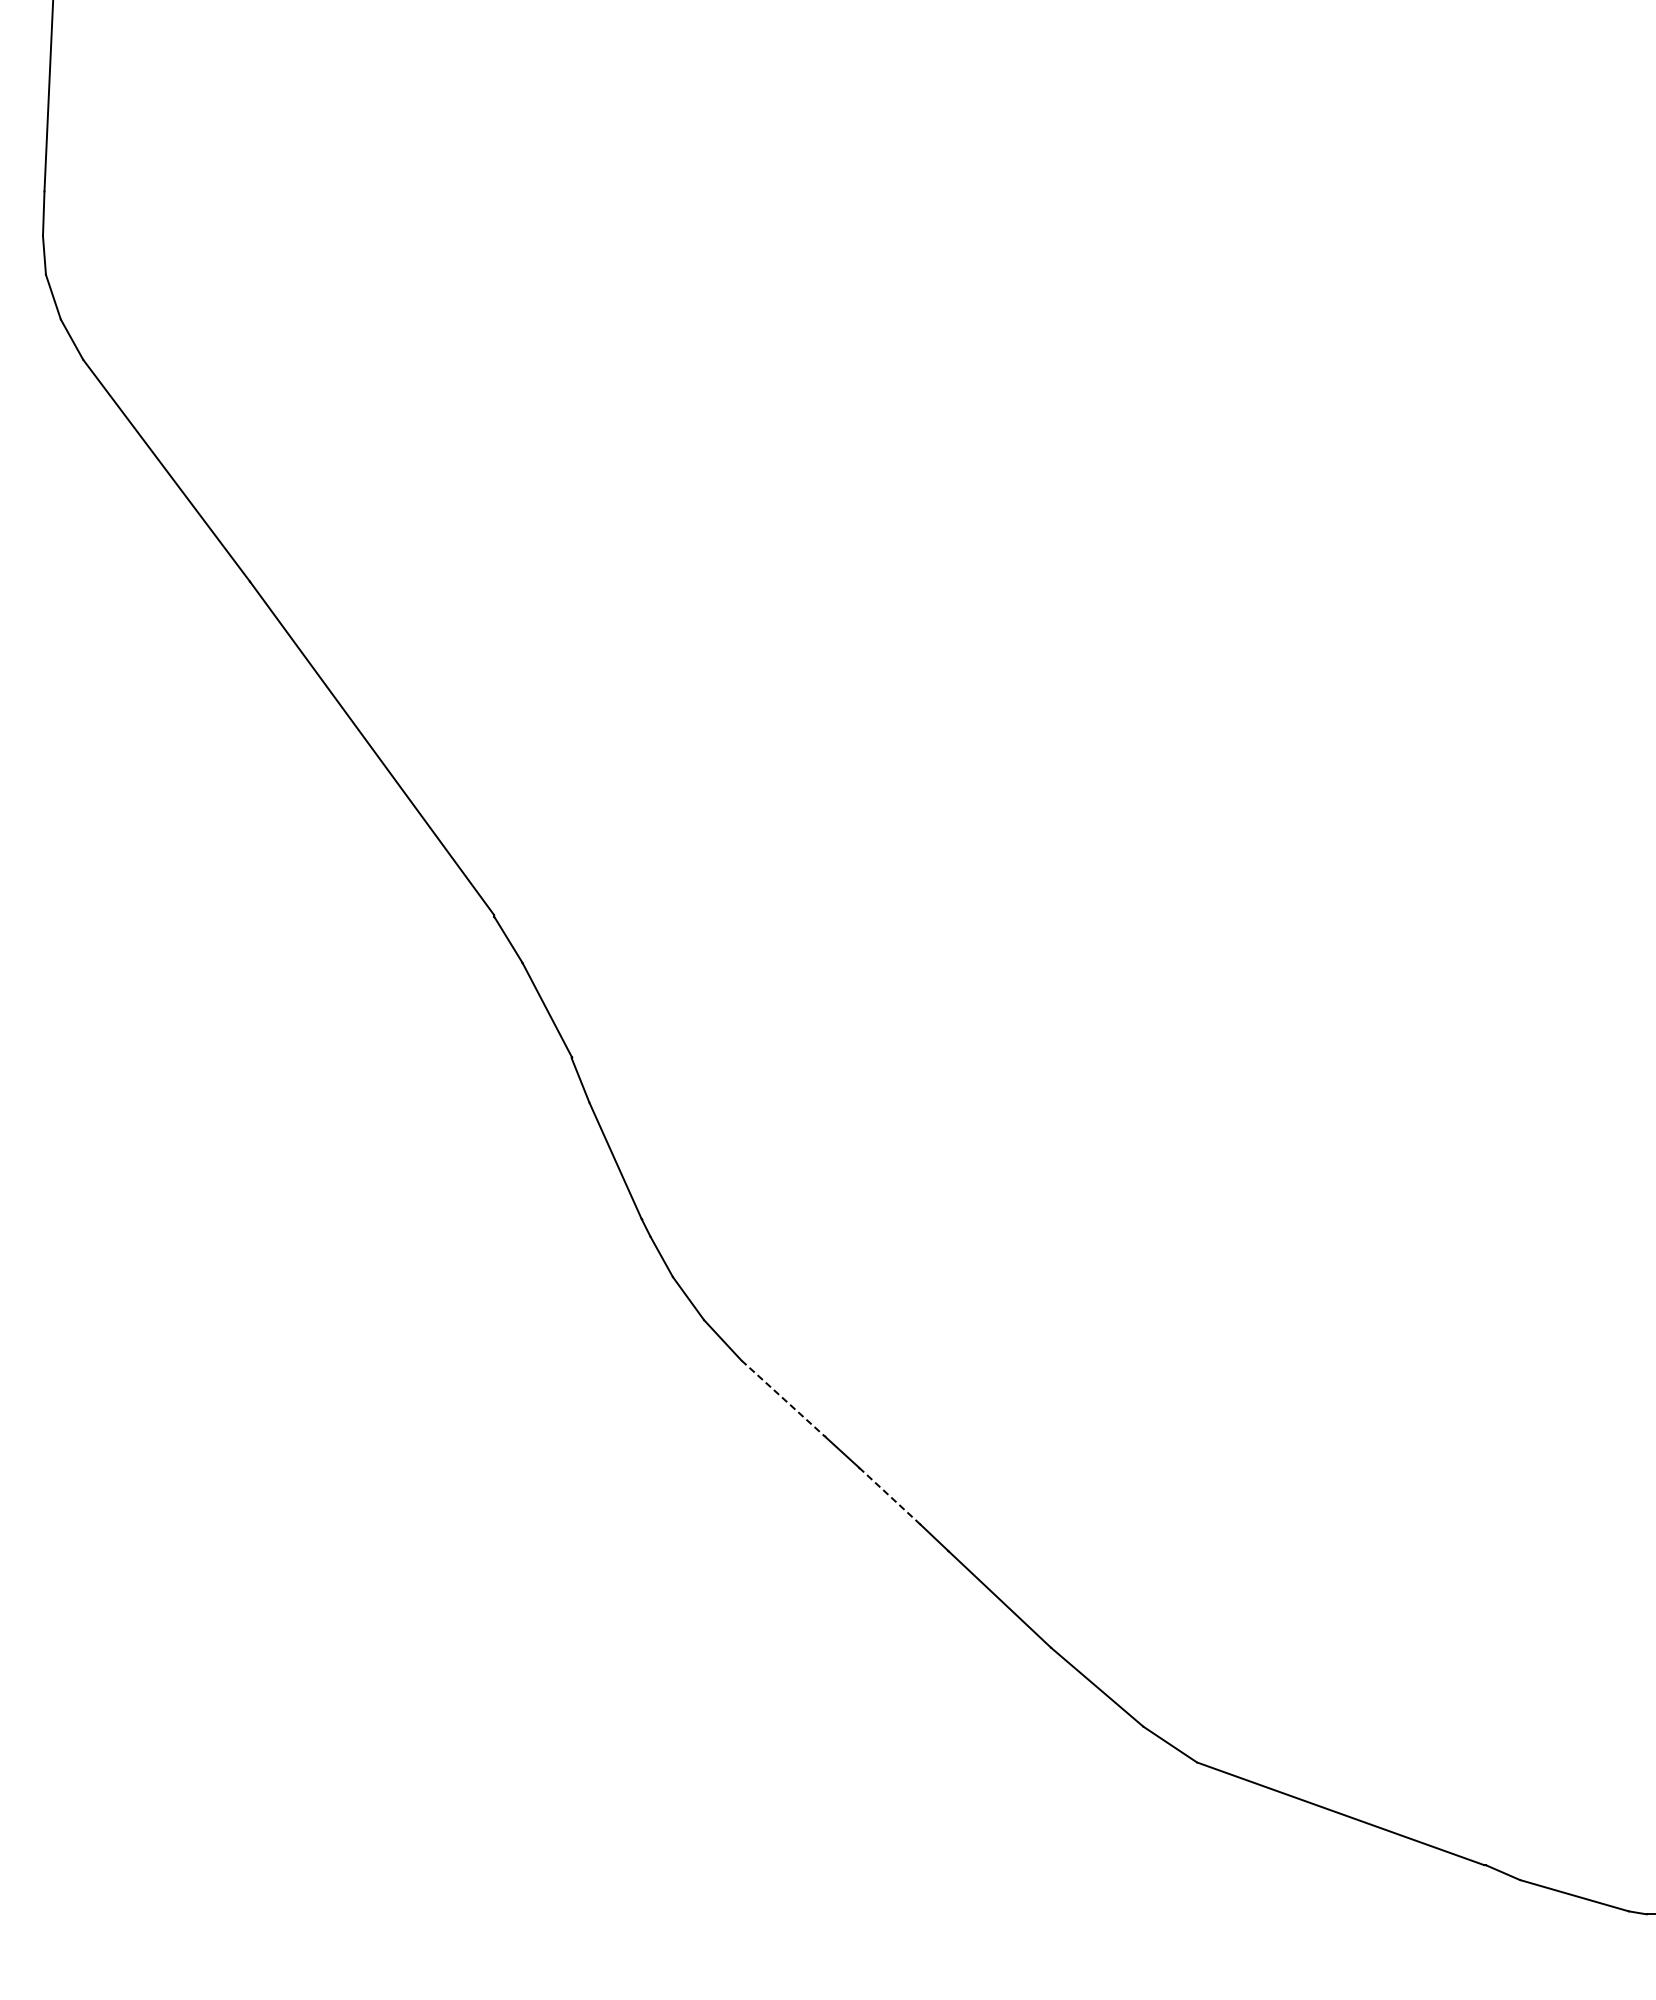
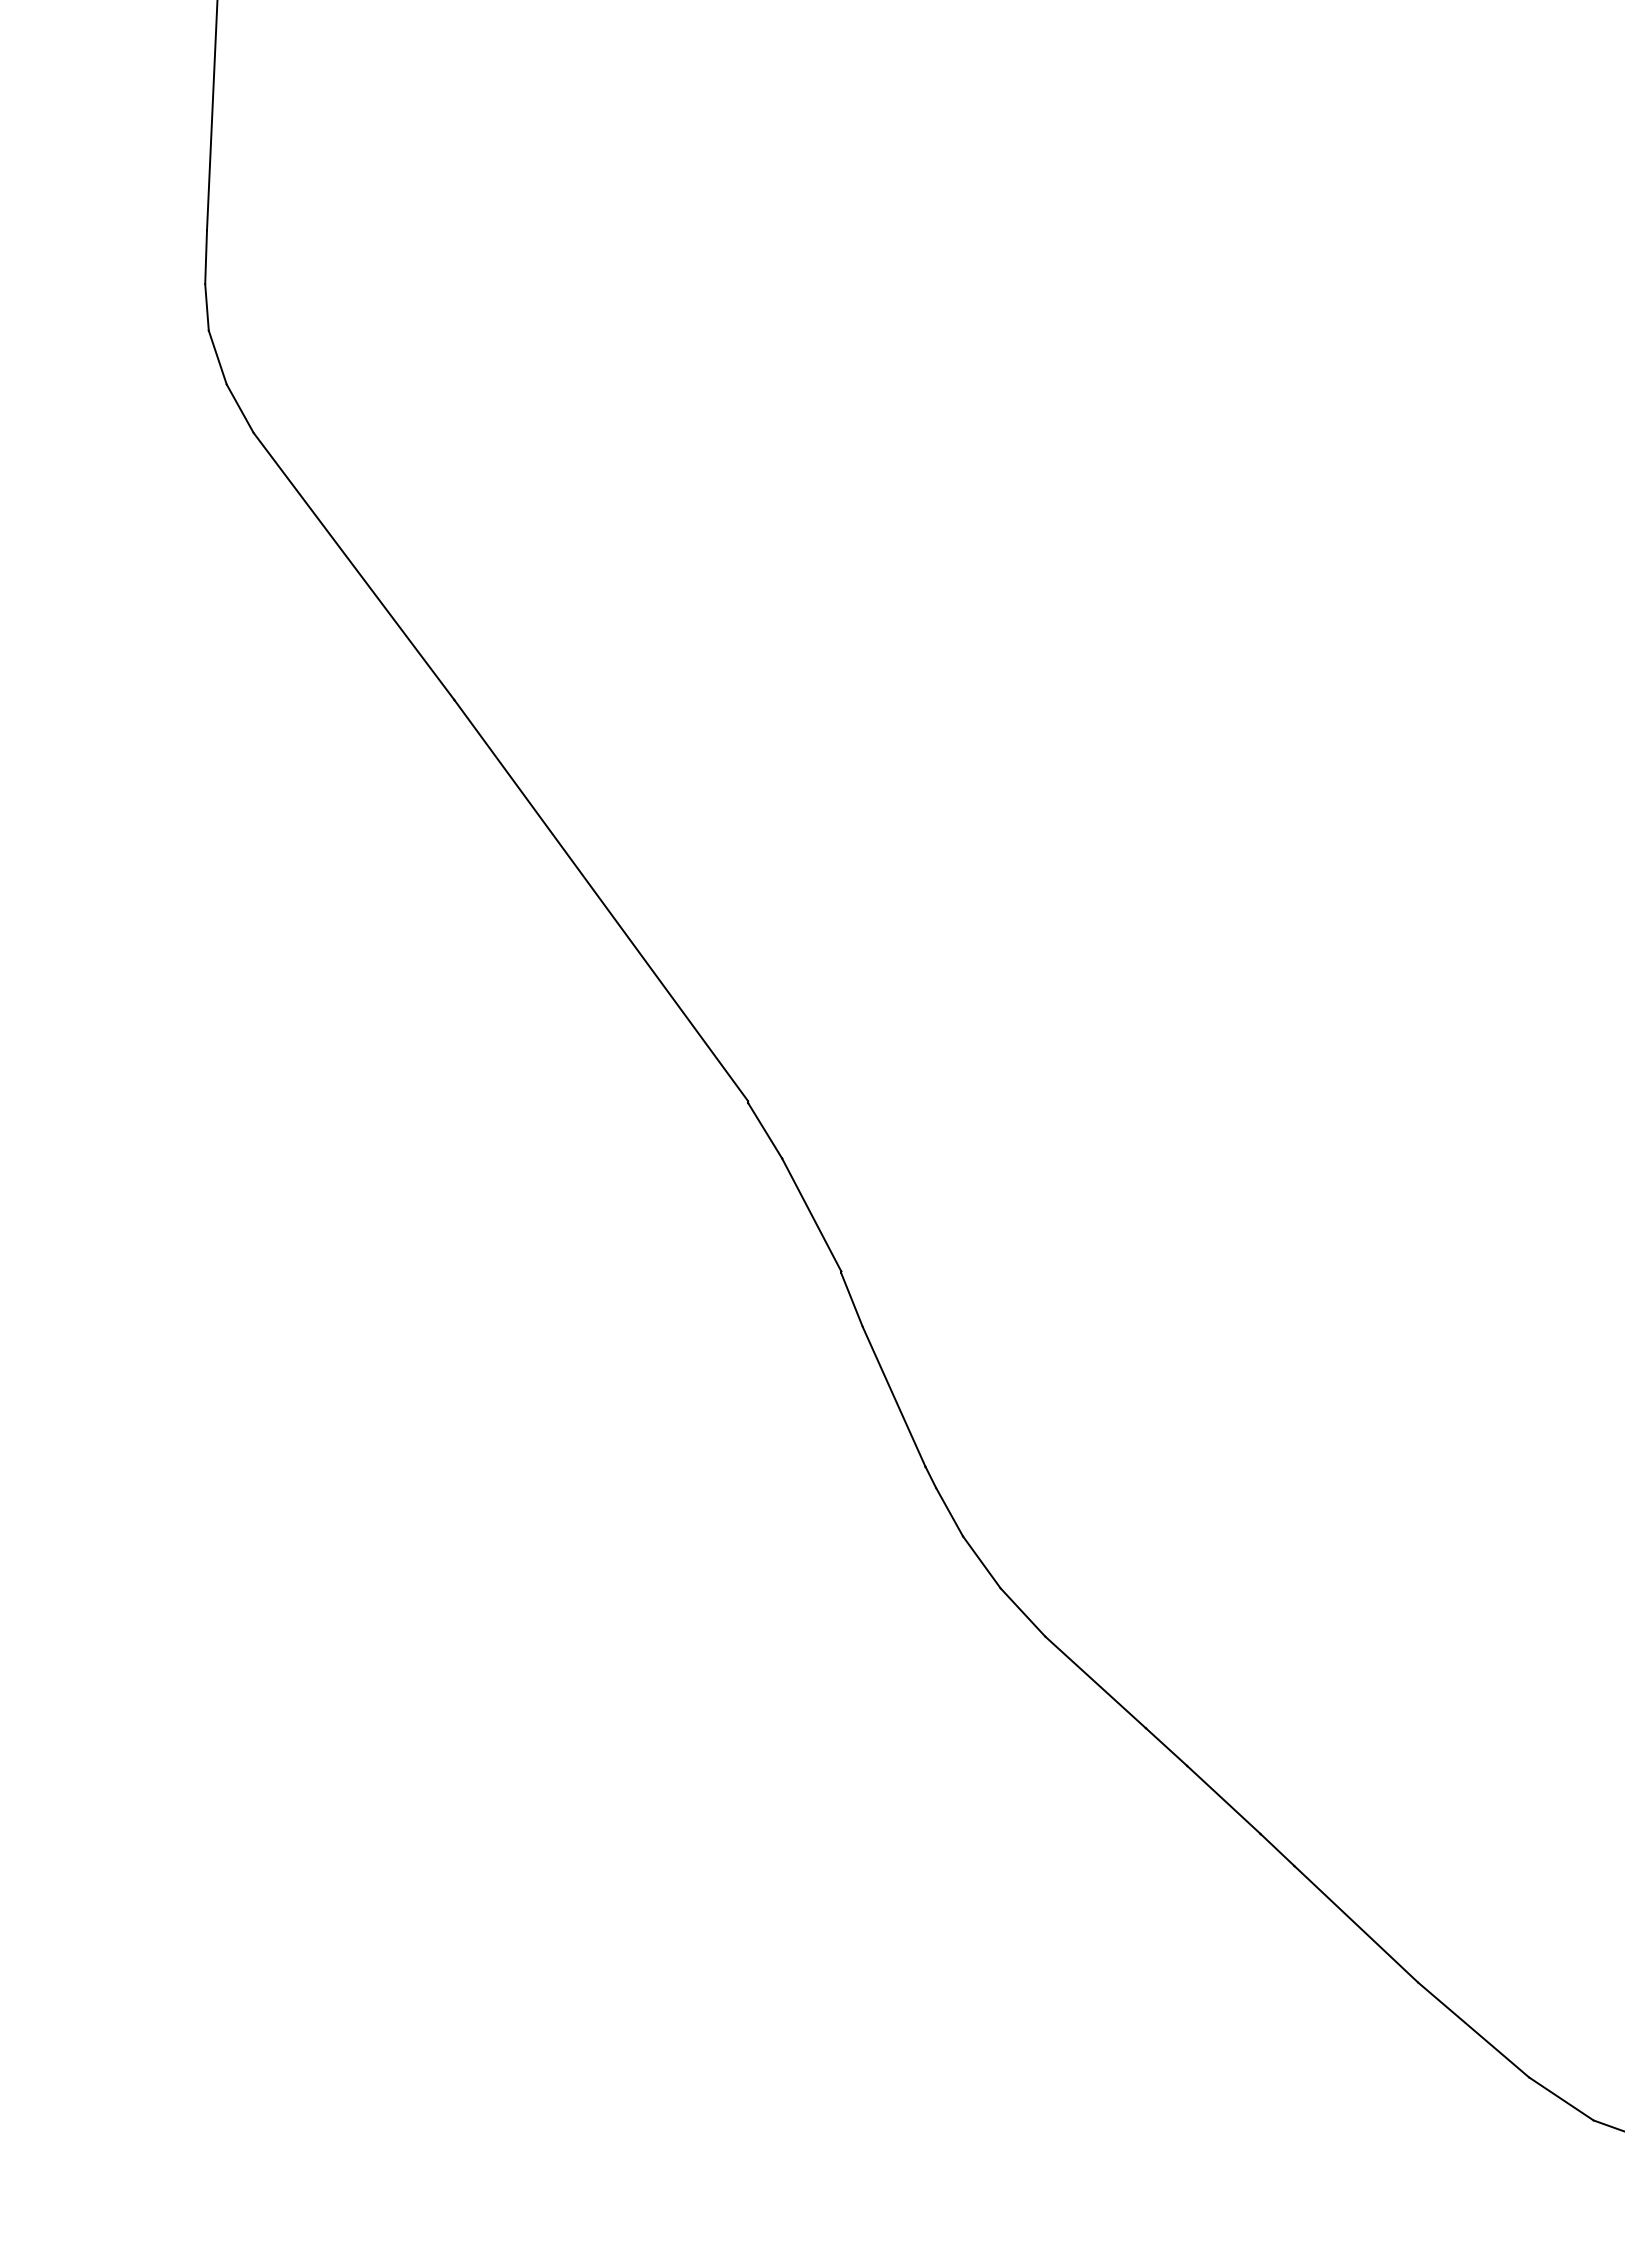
line: (783, 1398) -> (1096, 1682), dashed -> solid
line: (889, 1495) -> (1223, 1799), dashed -> solid

